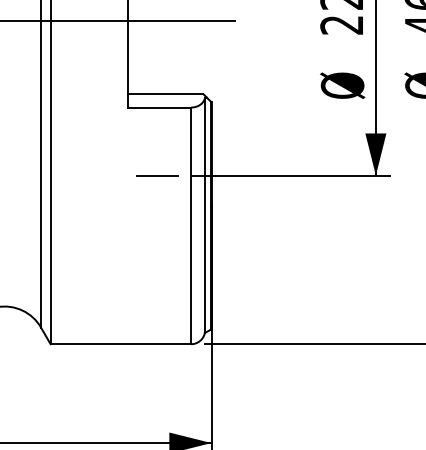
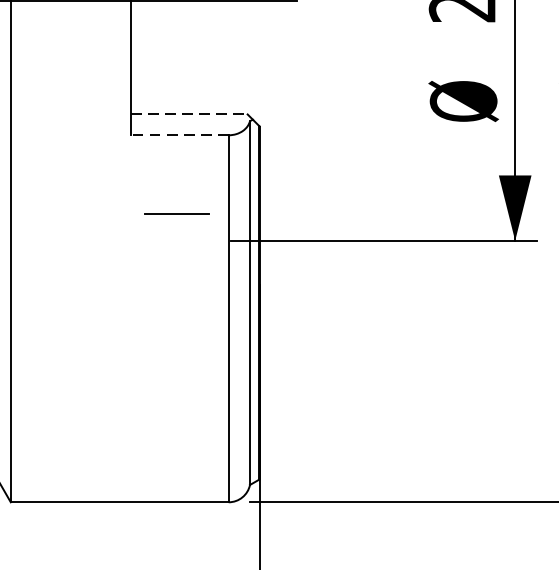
line: (165, 94) -> (188, 115), solid -> dashed
line: (159, 107) -> (179, 135), solid -> dashed
line: (157, 175) -> (176, 214), moved

